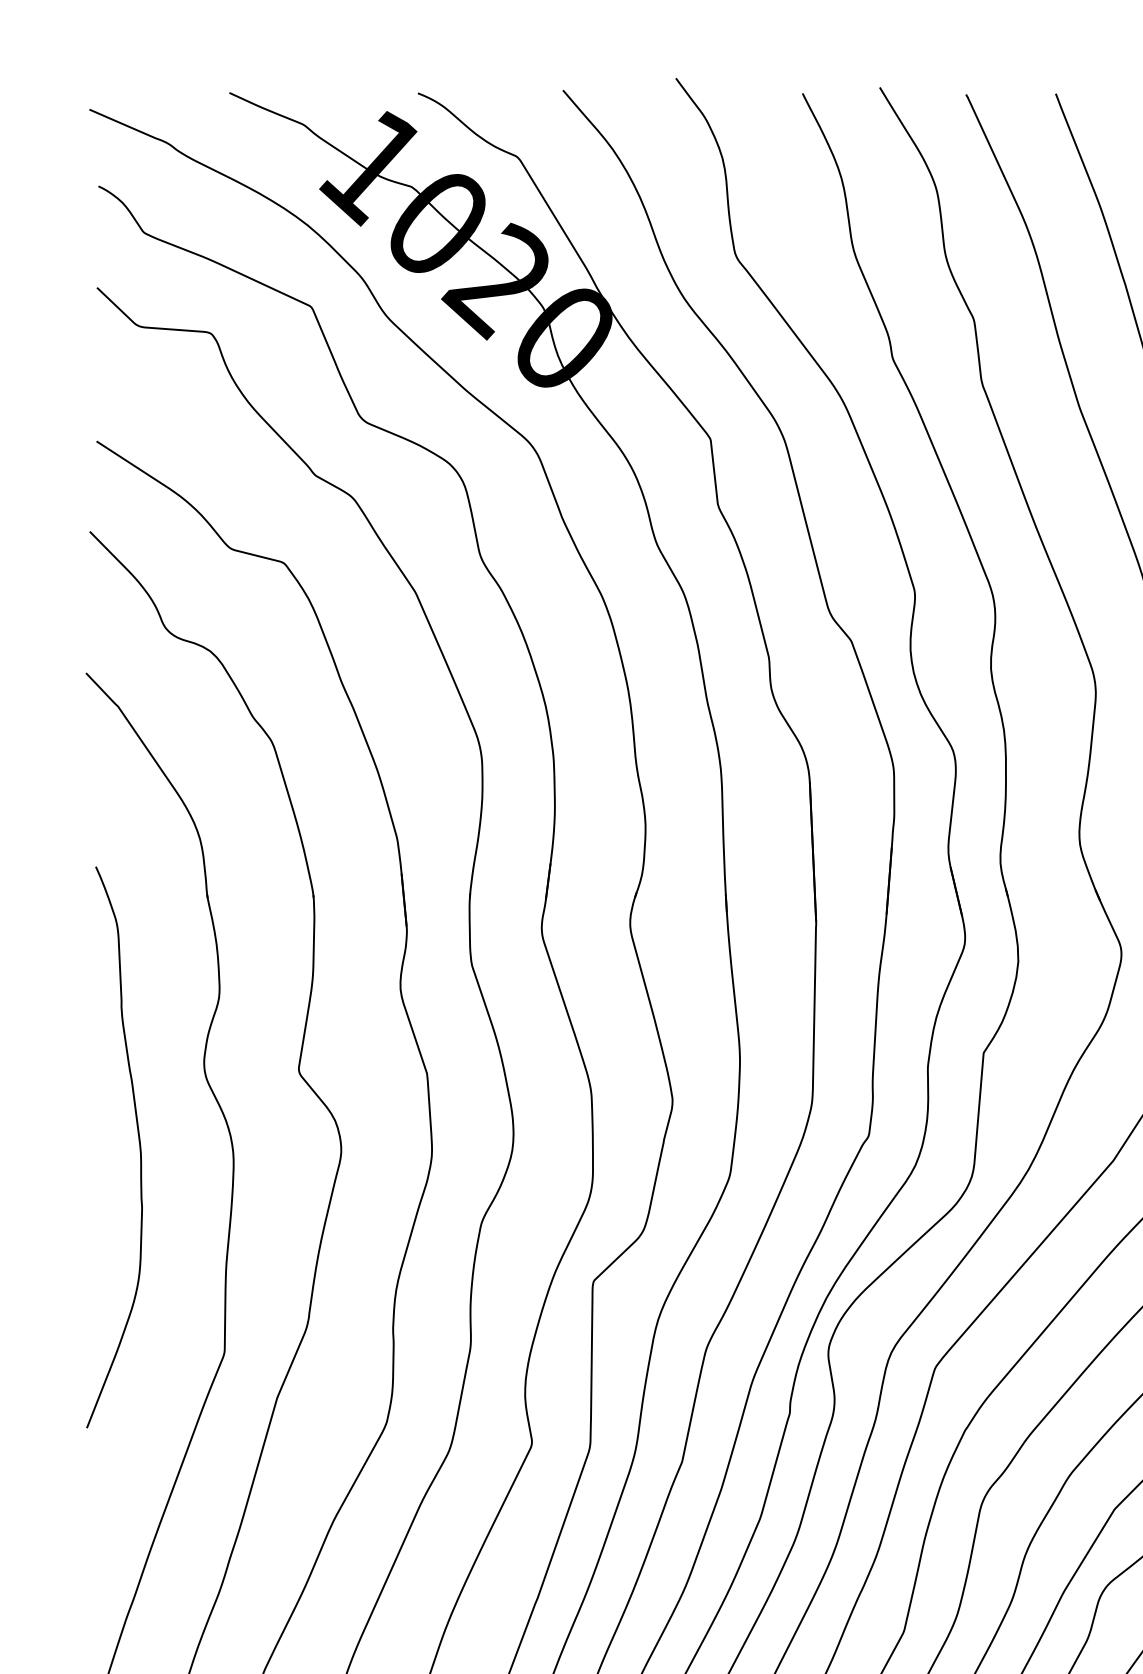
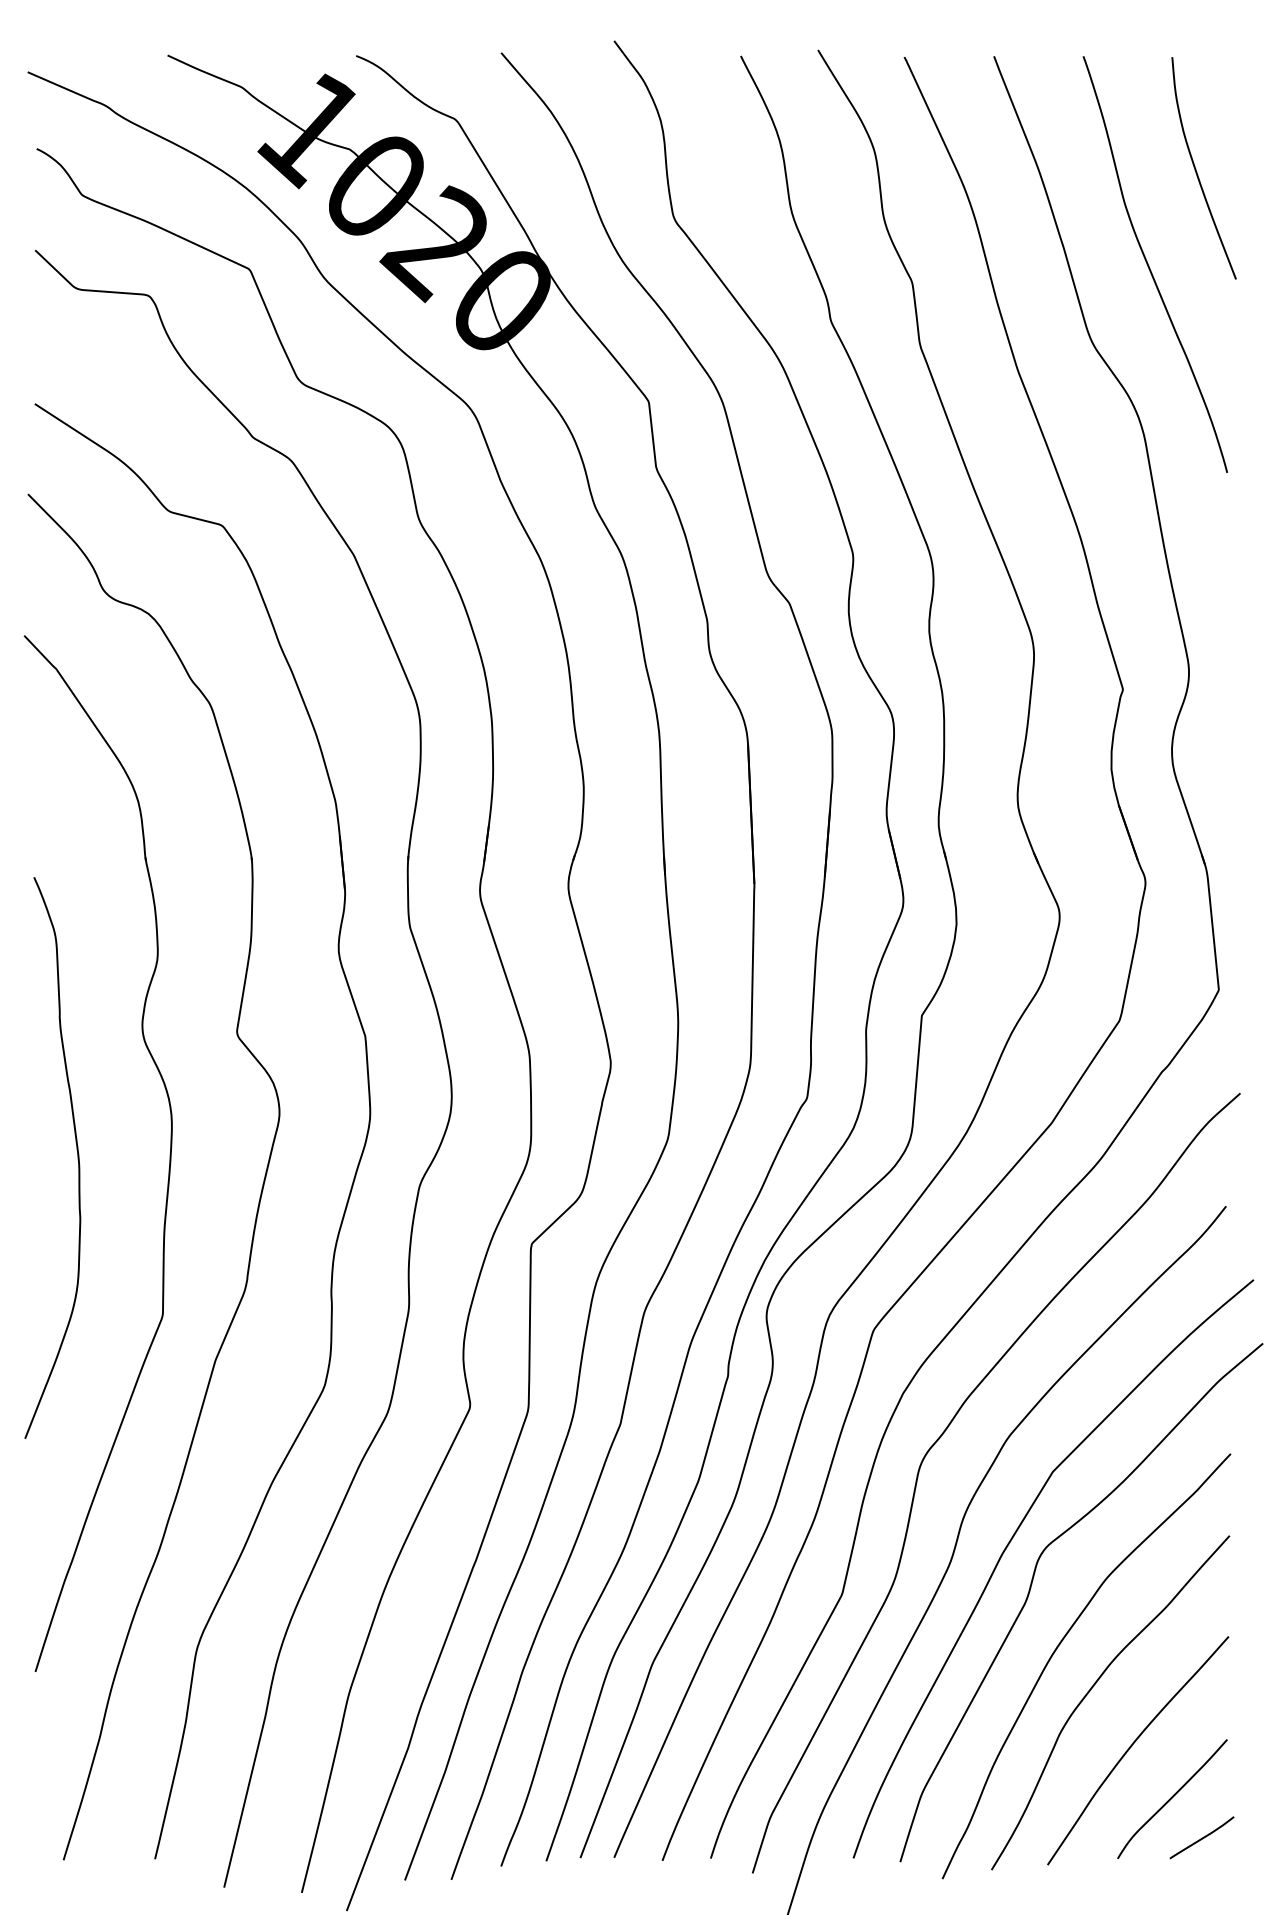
curve: (138, 1139) -> (76, 1150), moved

